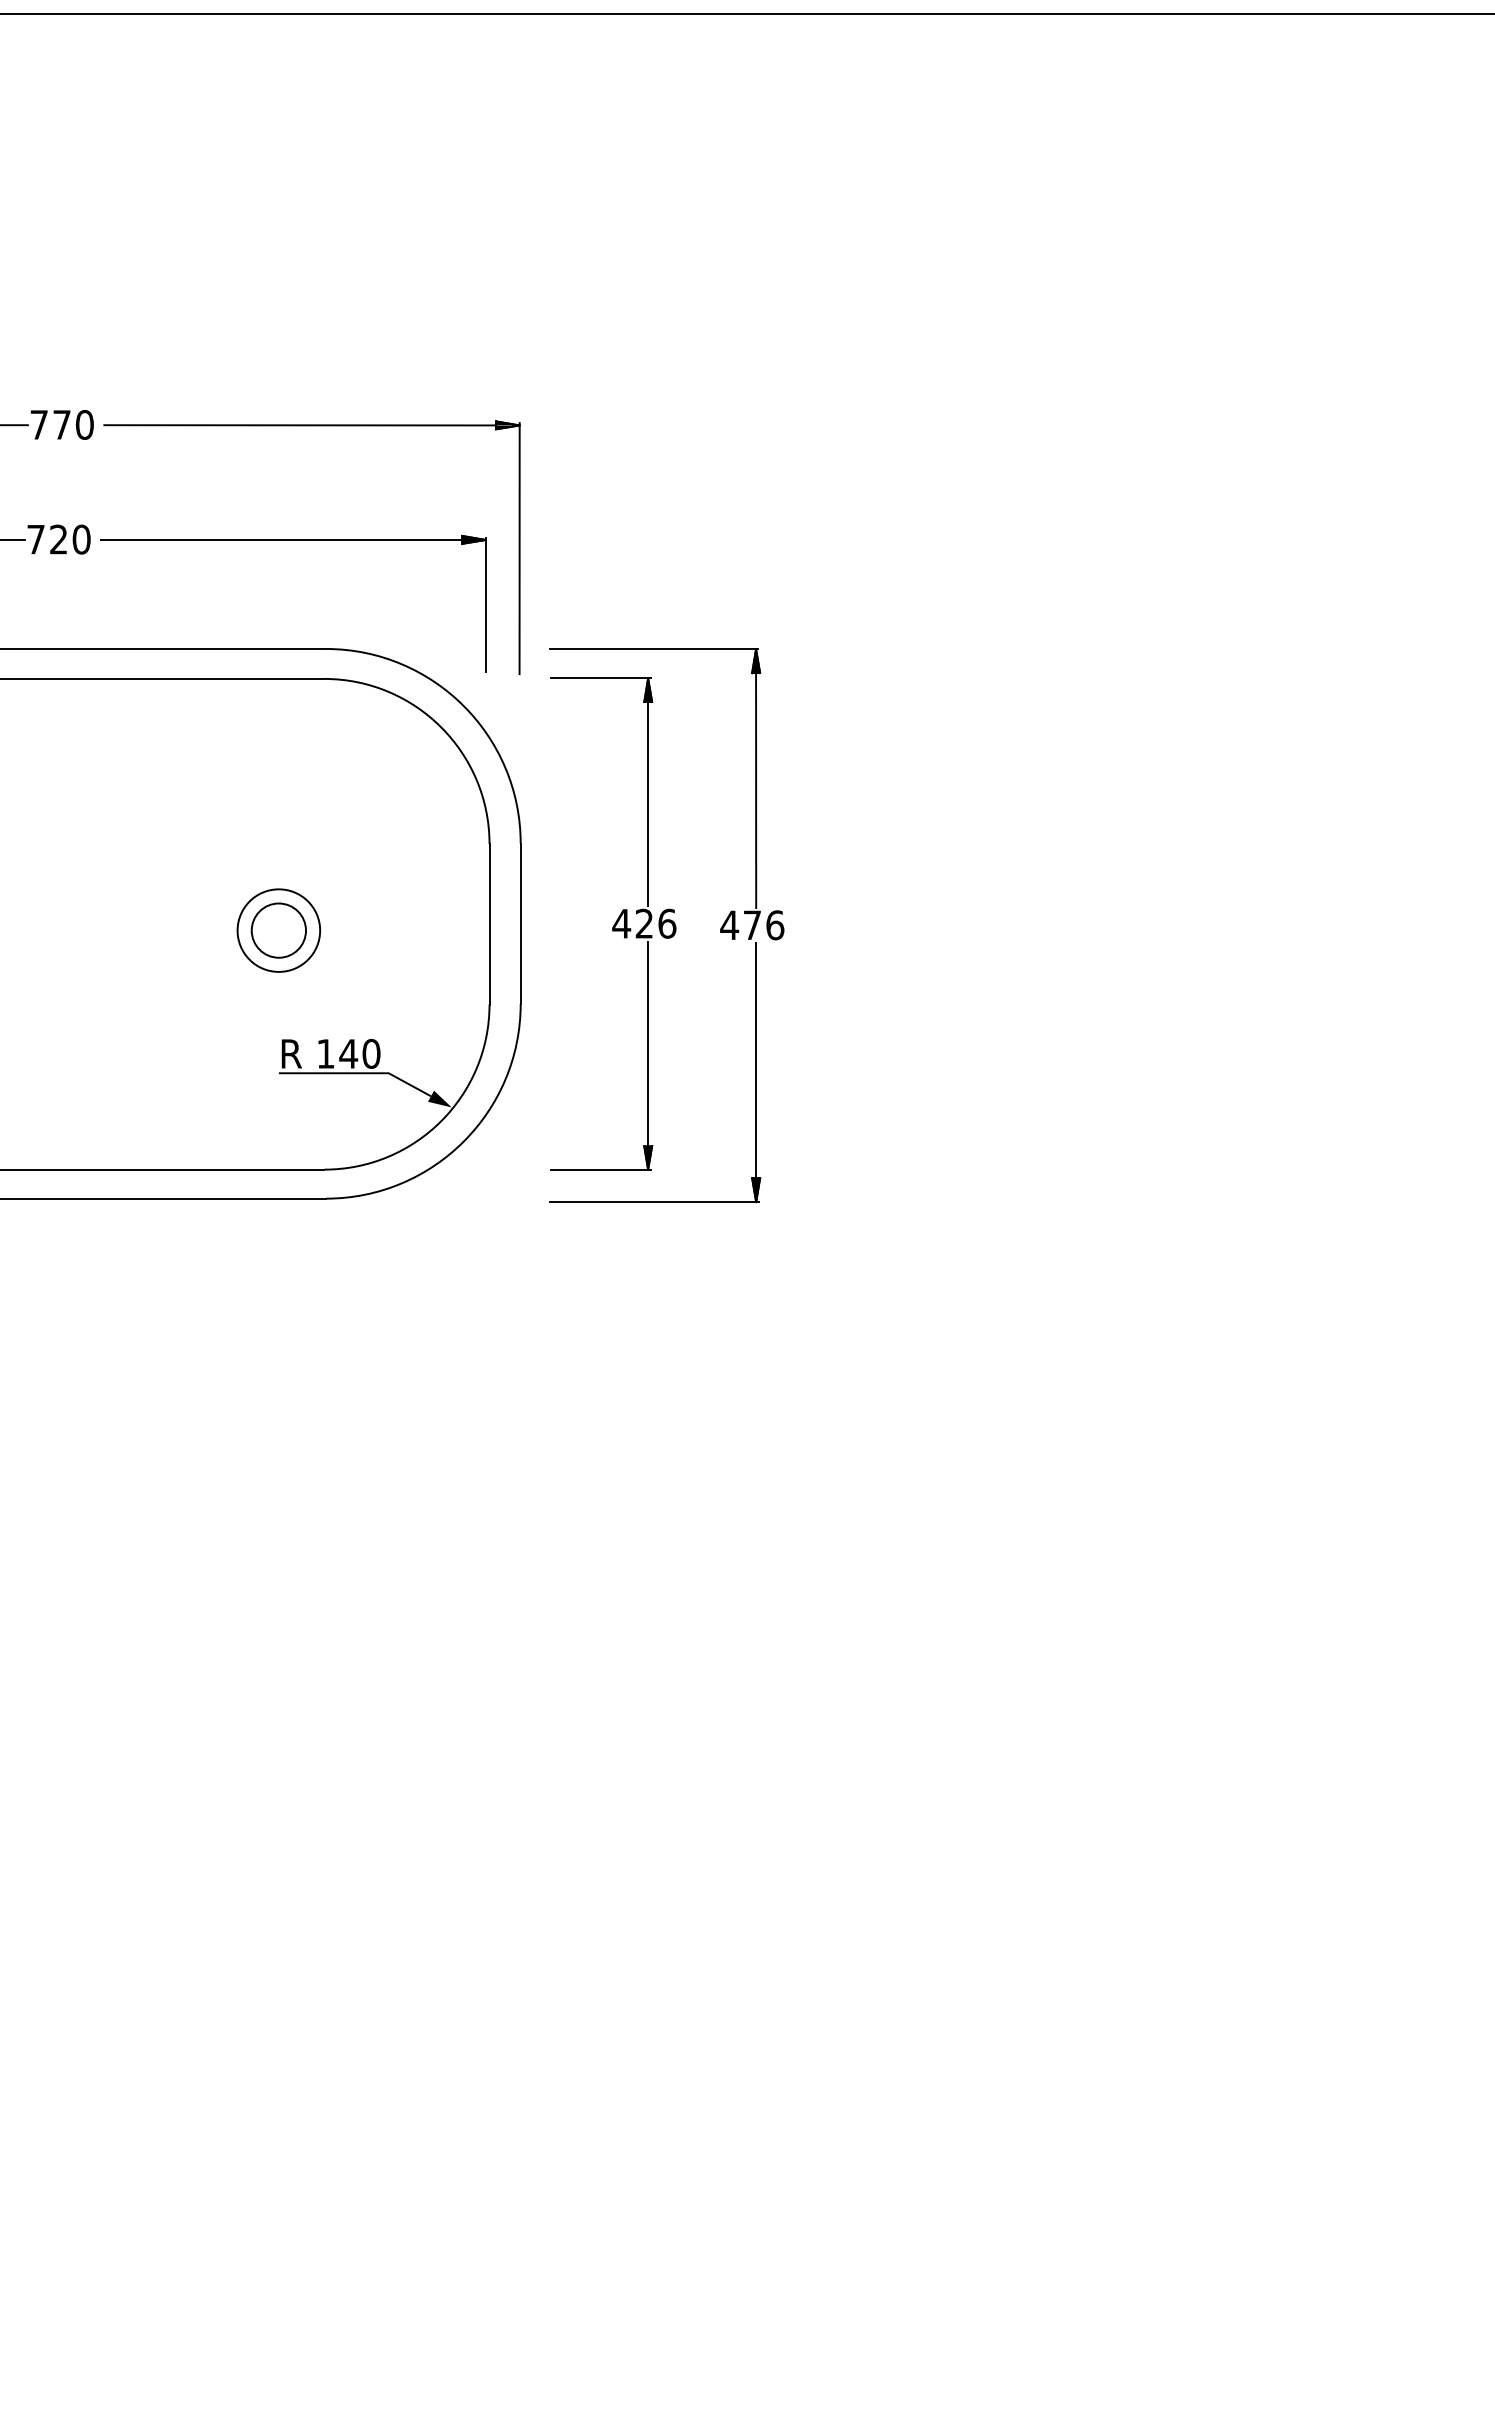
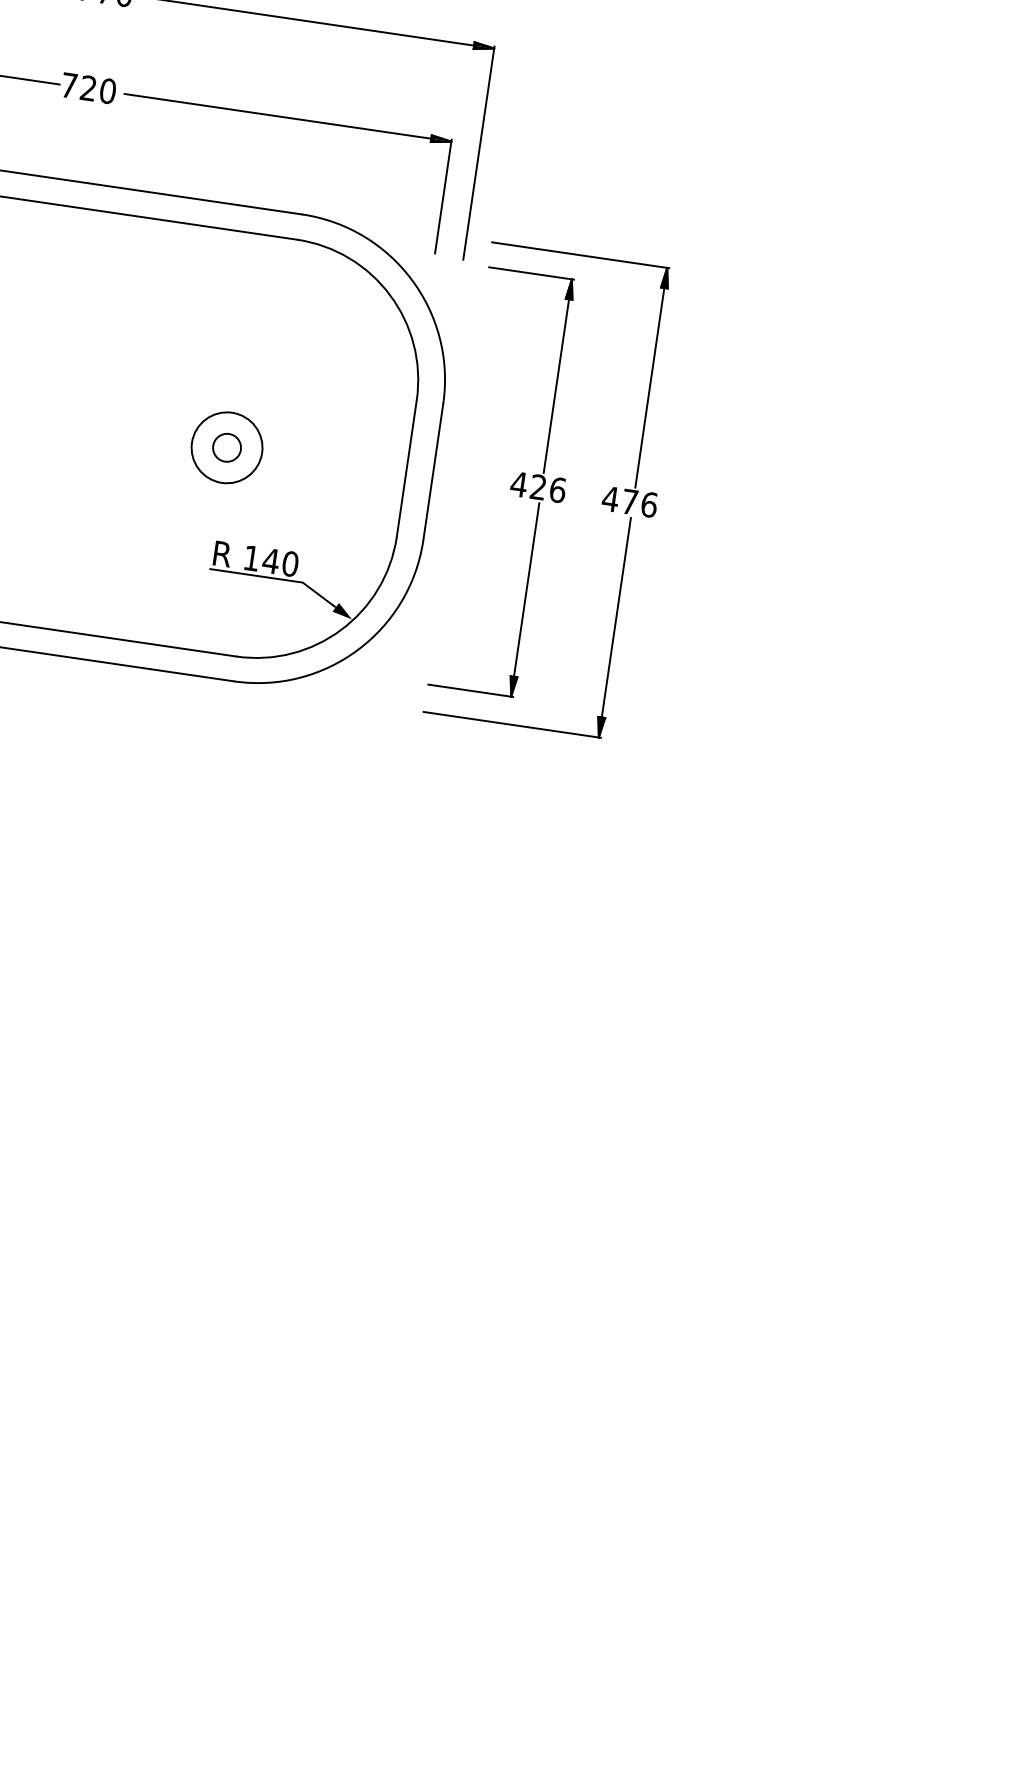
circle: (278, 930) -> (226, 447), size x0.6

